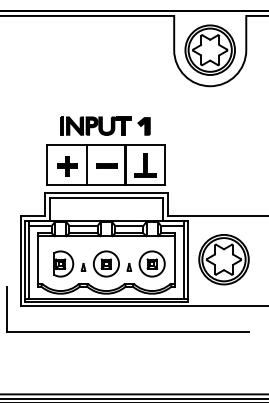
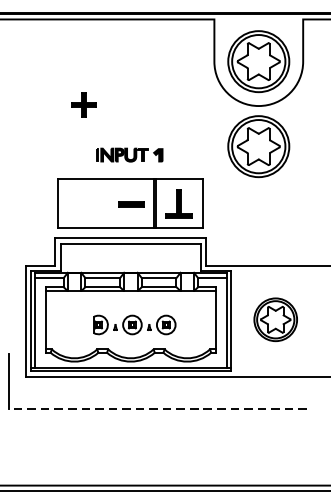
part: (209, 118) -> (257, 145), added
part: (105, 125) -> (129, 154), size x0.6
line: (86, 165) -> (106, 203), removed
part: (67, 166) -> (84, 105), moved
part: (223, 259) -> (275, 319), size x0.7
part: (109, 263) -> (134, 324), size x0.6
line: (127, 332) -> (156, 409), solid -> dashed

